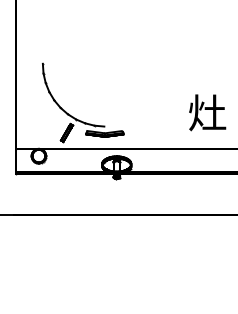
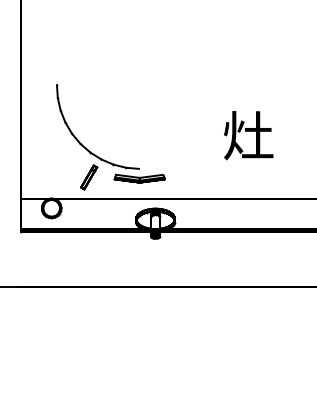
text: (207, 112) -> (248, 135), moved

